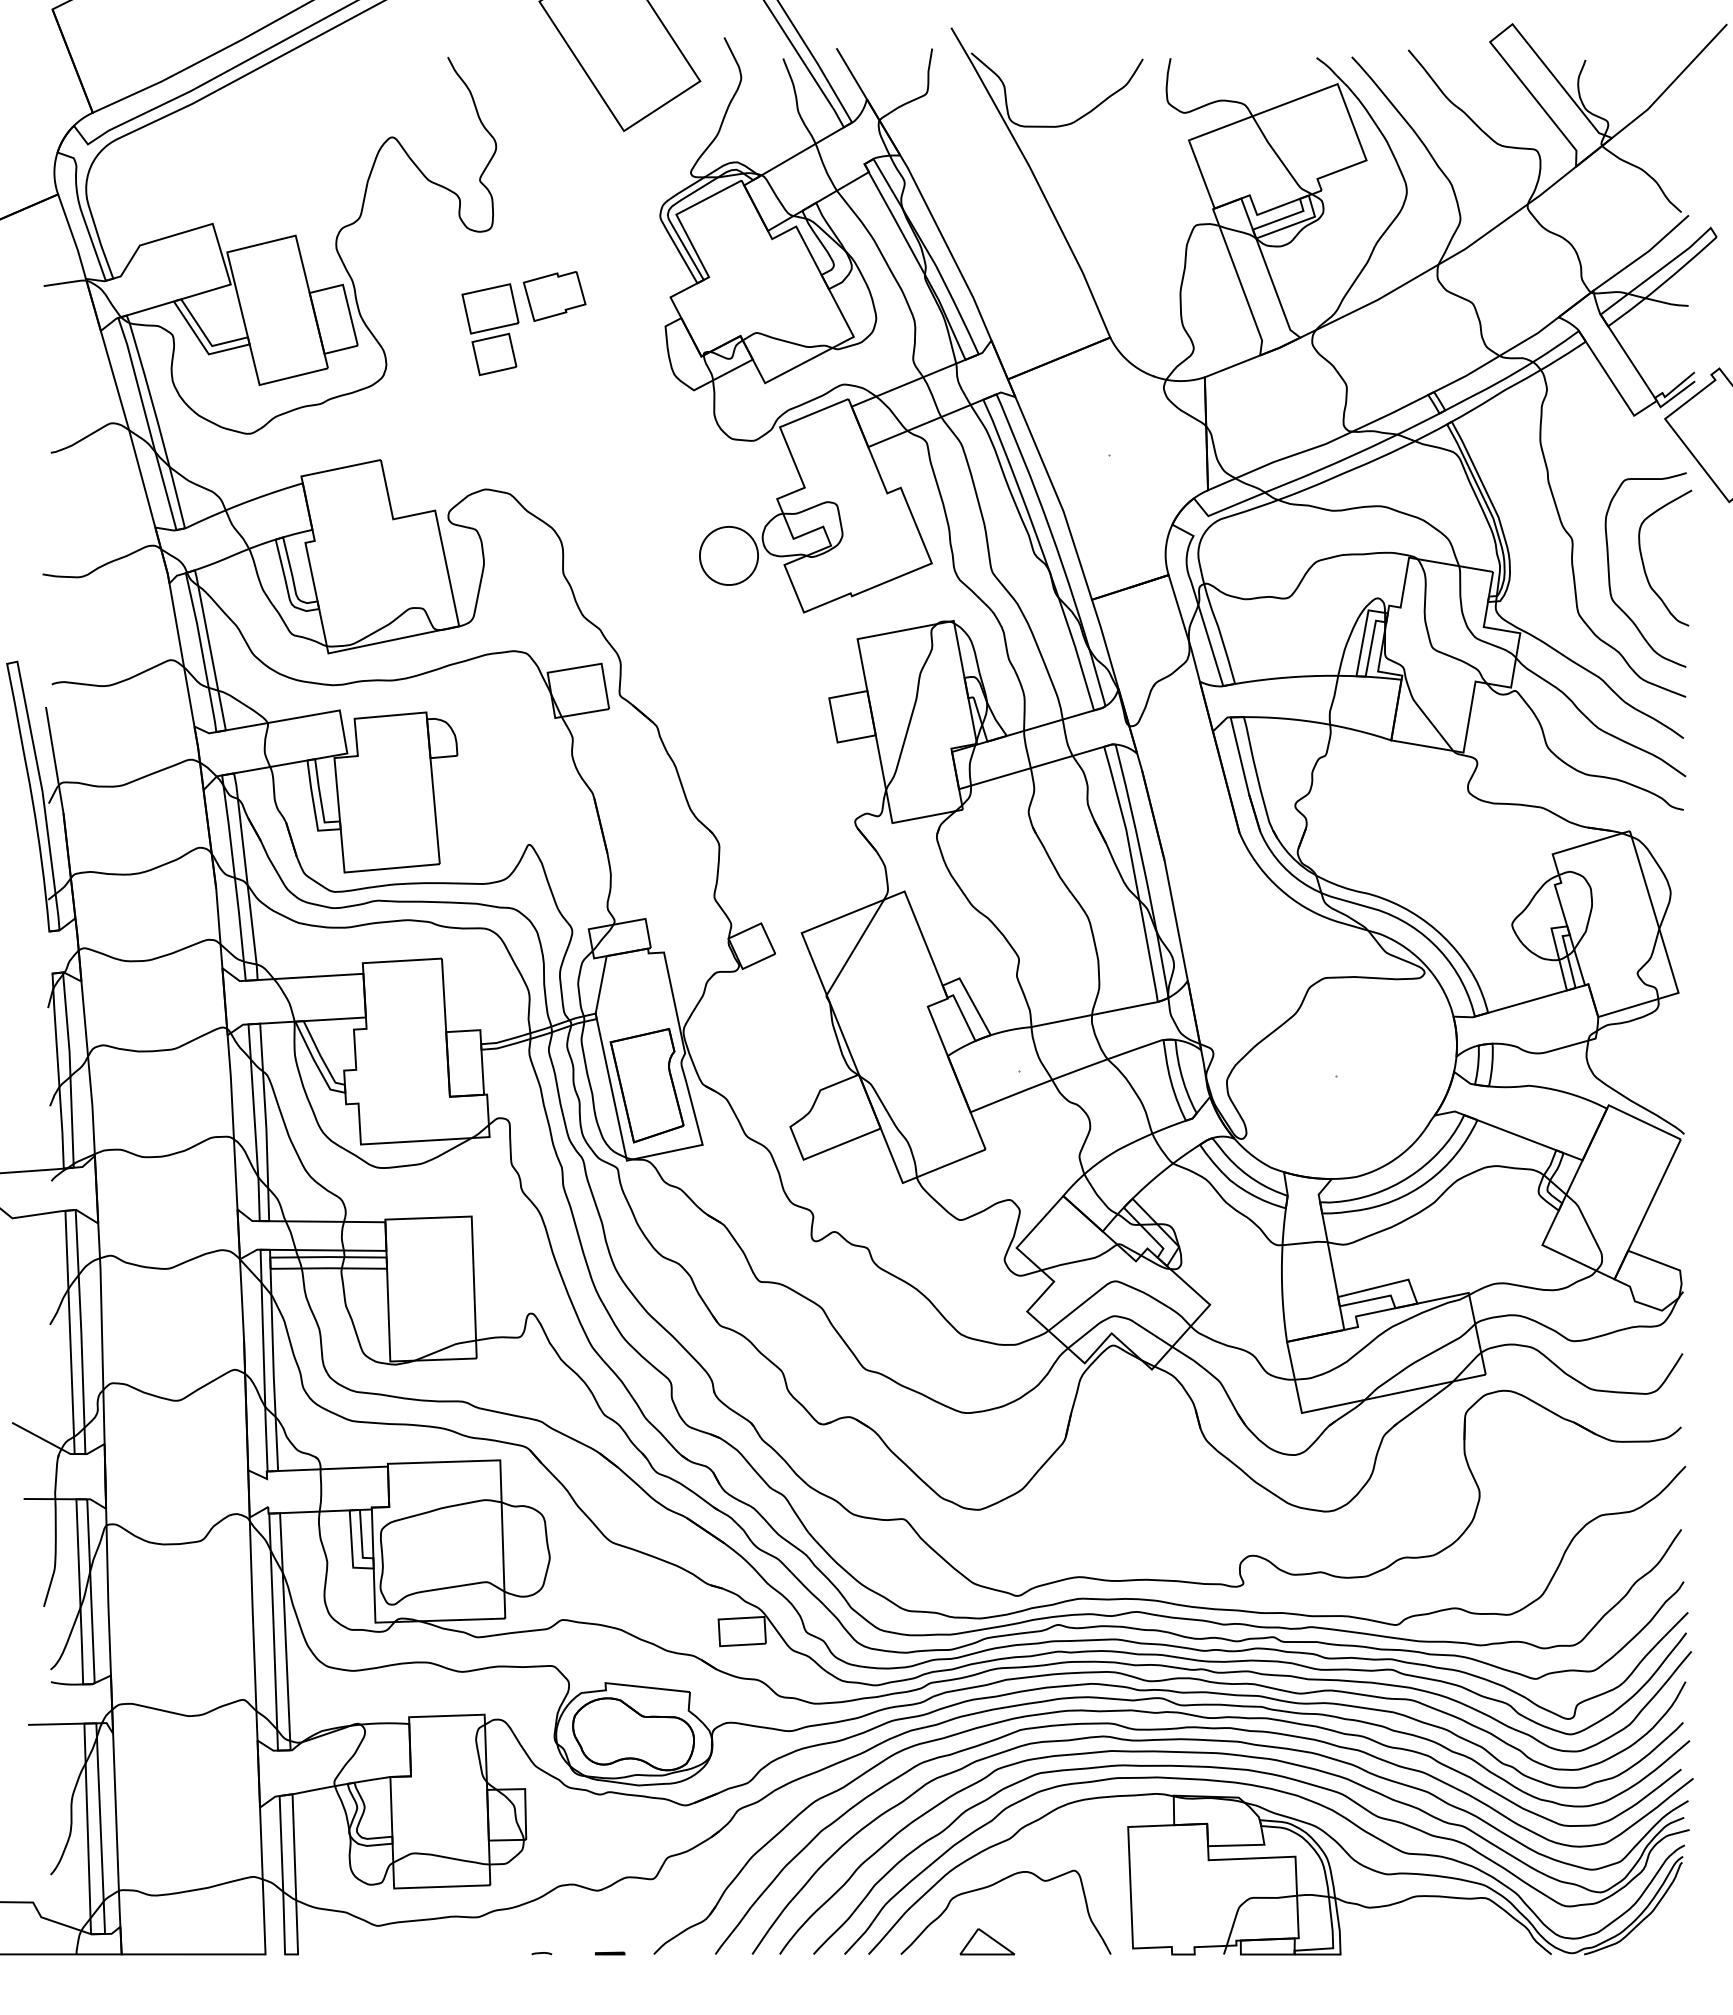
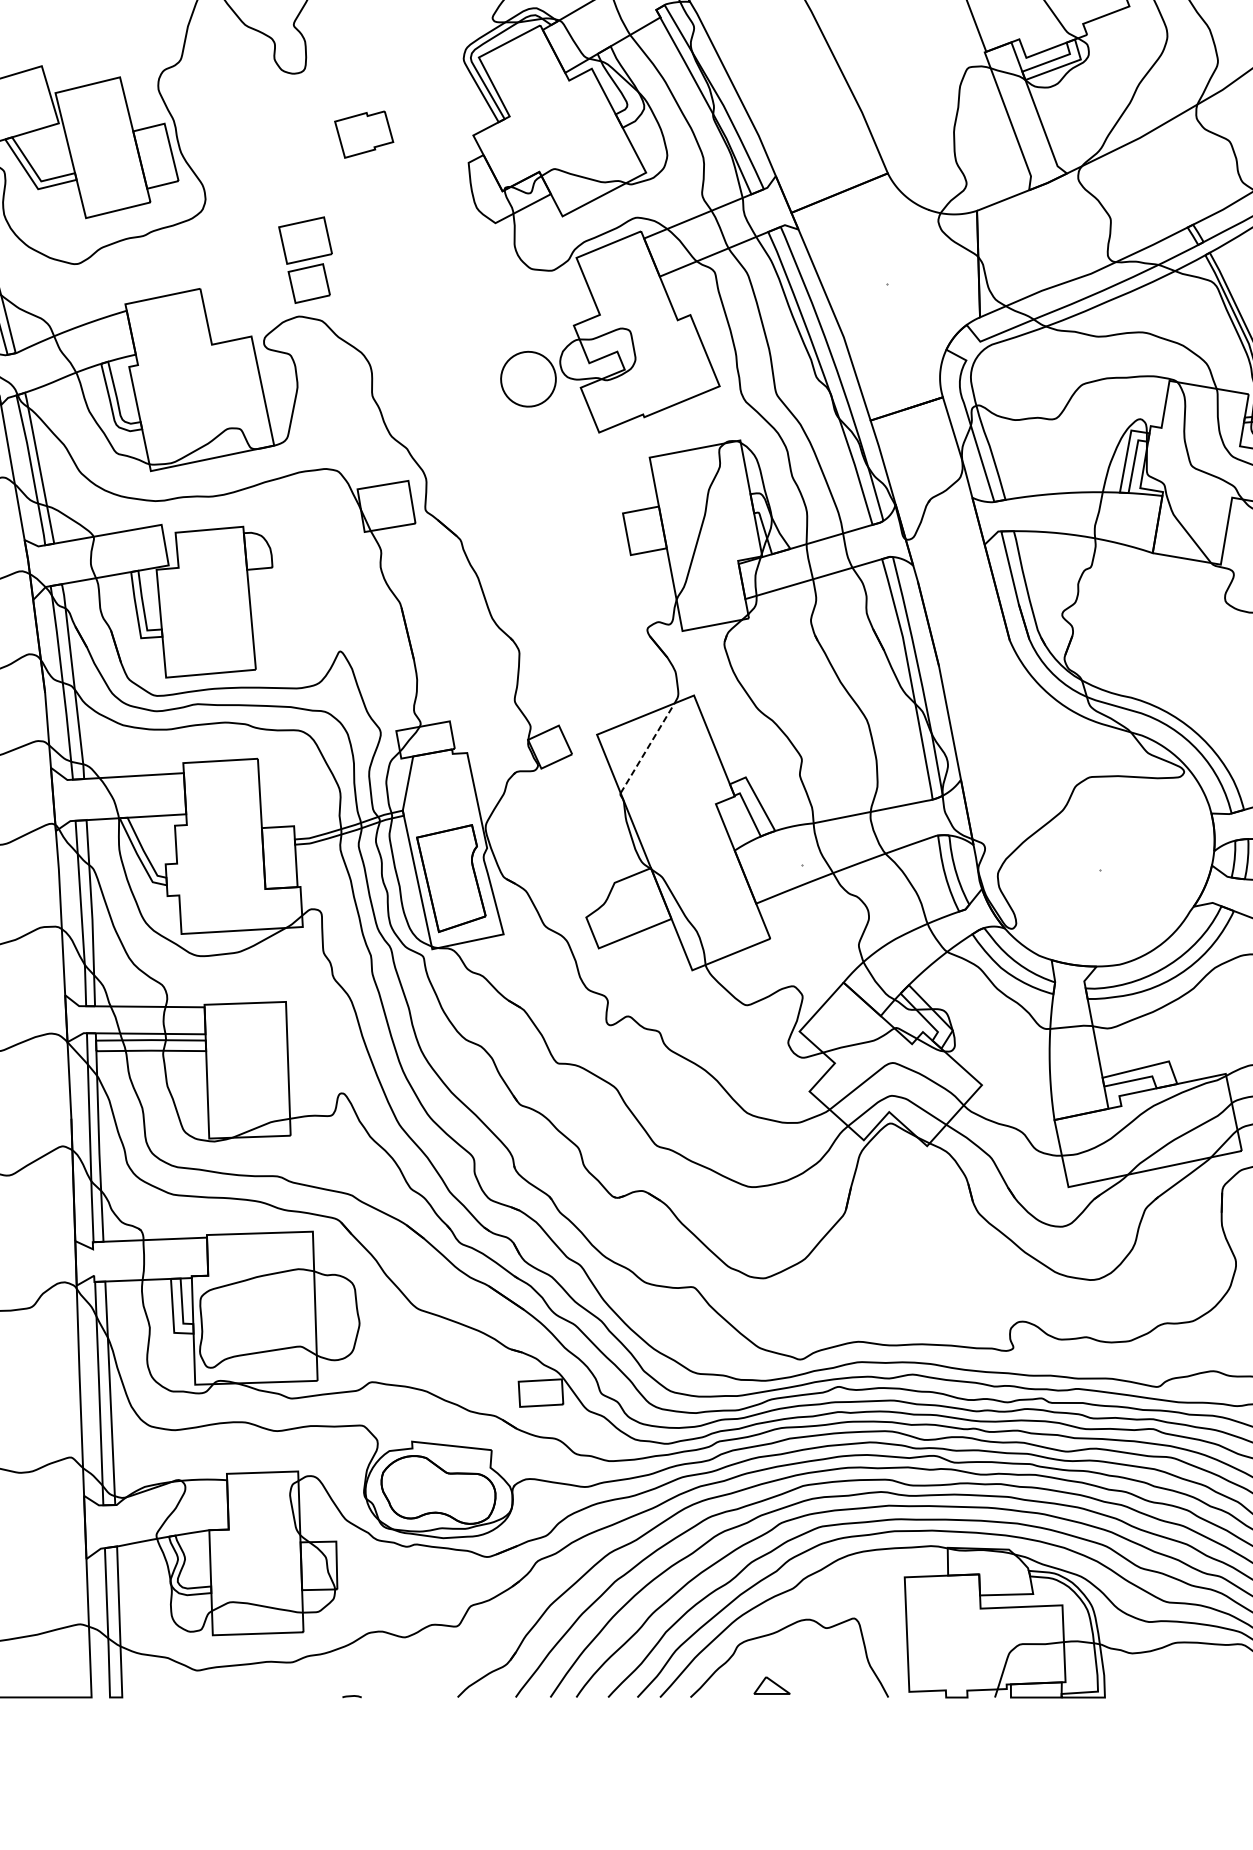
part: (490, 329) -> (305, 260), moved
line: (855, 947) -> (647, 748), solid -> dashed
part: (987, 1941) -> (772, 1685), size x0.7
line: (610, 1953) -> (416, 1696), removed

